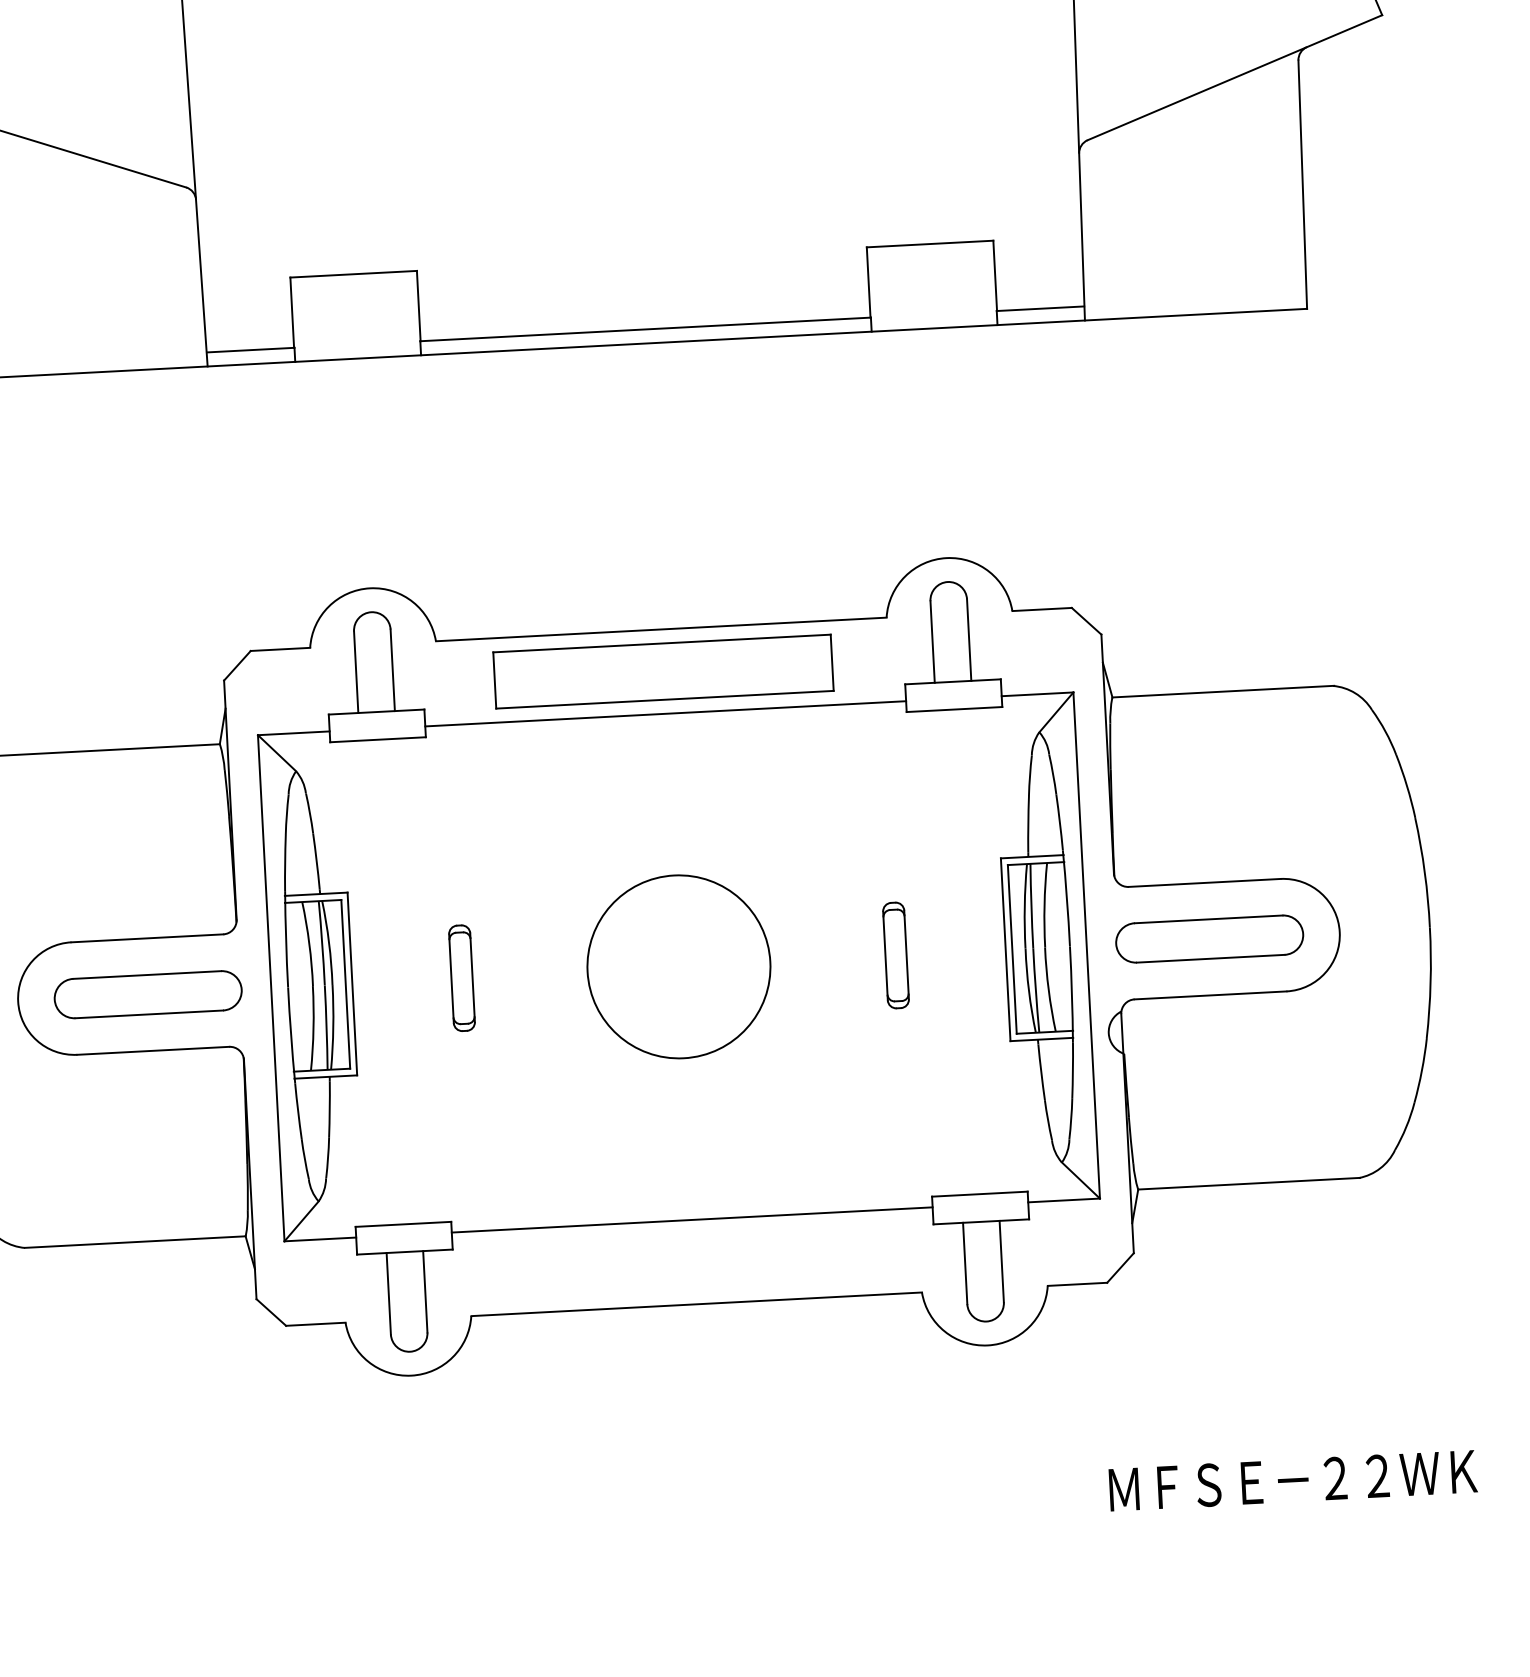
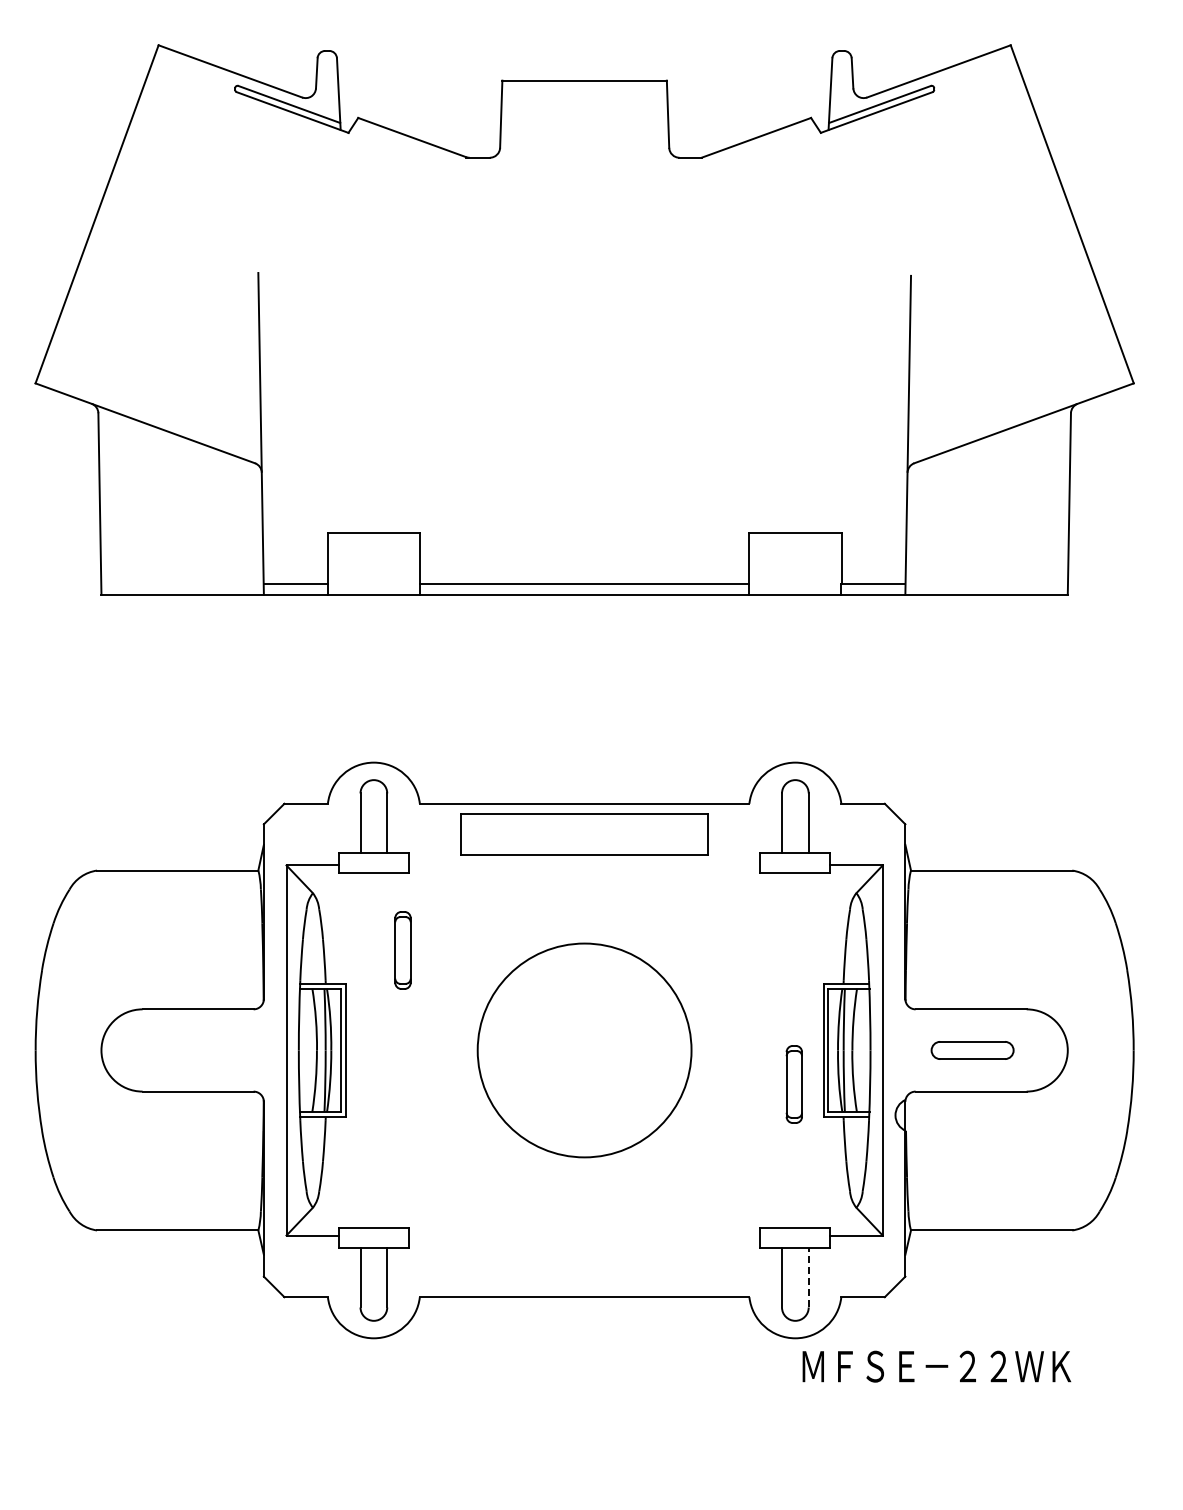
line: (665, 713) -> (584, 865), removed
part: (1209, 939) -> (972, 1050), size x0.6
part: (894, 955) -> (793, 1084), moved
circle: (678, 966) -> (584, 1050), size x1.6
part: (461, 978) -> (402, 950), moved
part: (148, 994) -> (196, 1050), removed
line: (692, 1219) -> (584, 1235), removed
line: (1001, 1261) -> (808, 1277), solid -> dashed
text: (1292, 1480) -> (936, 1366), moved

